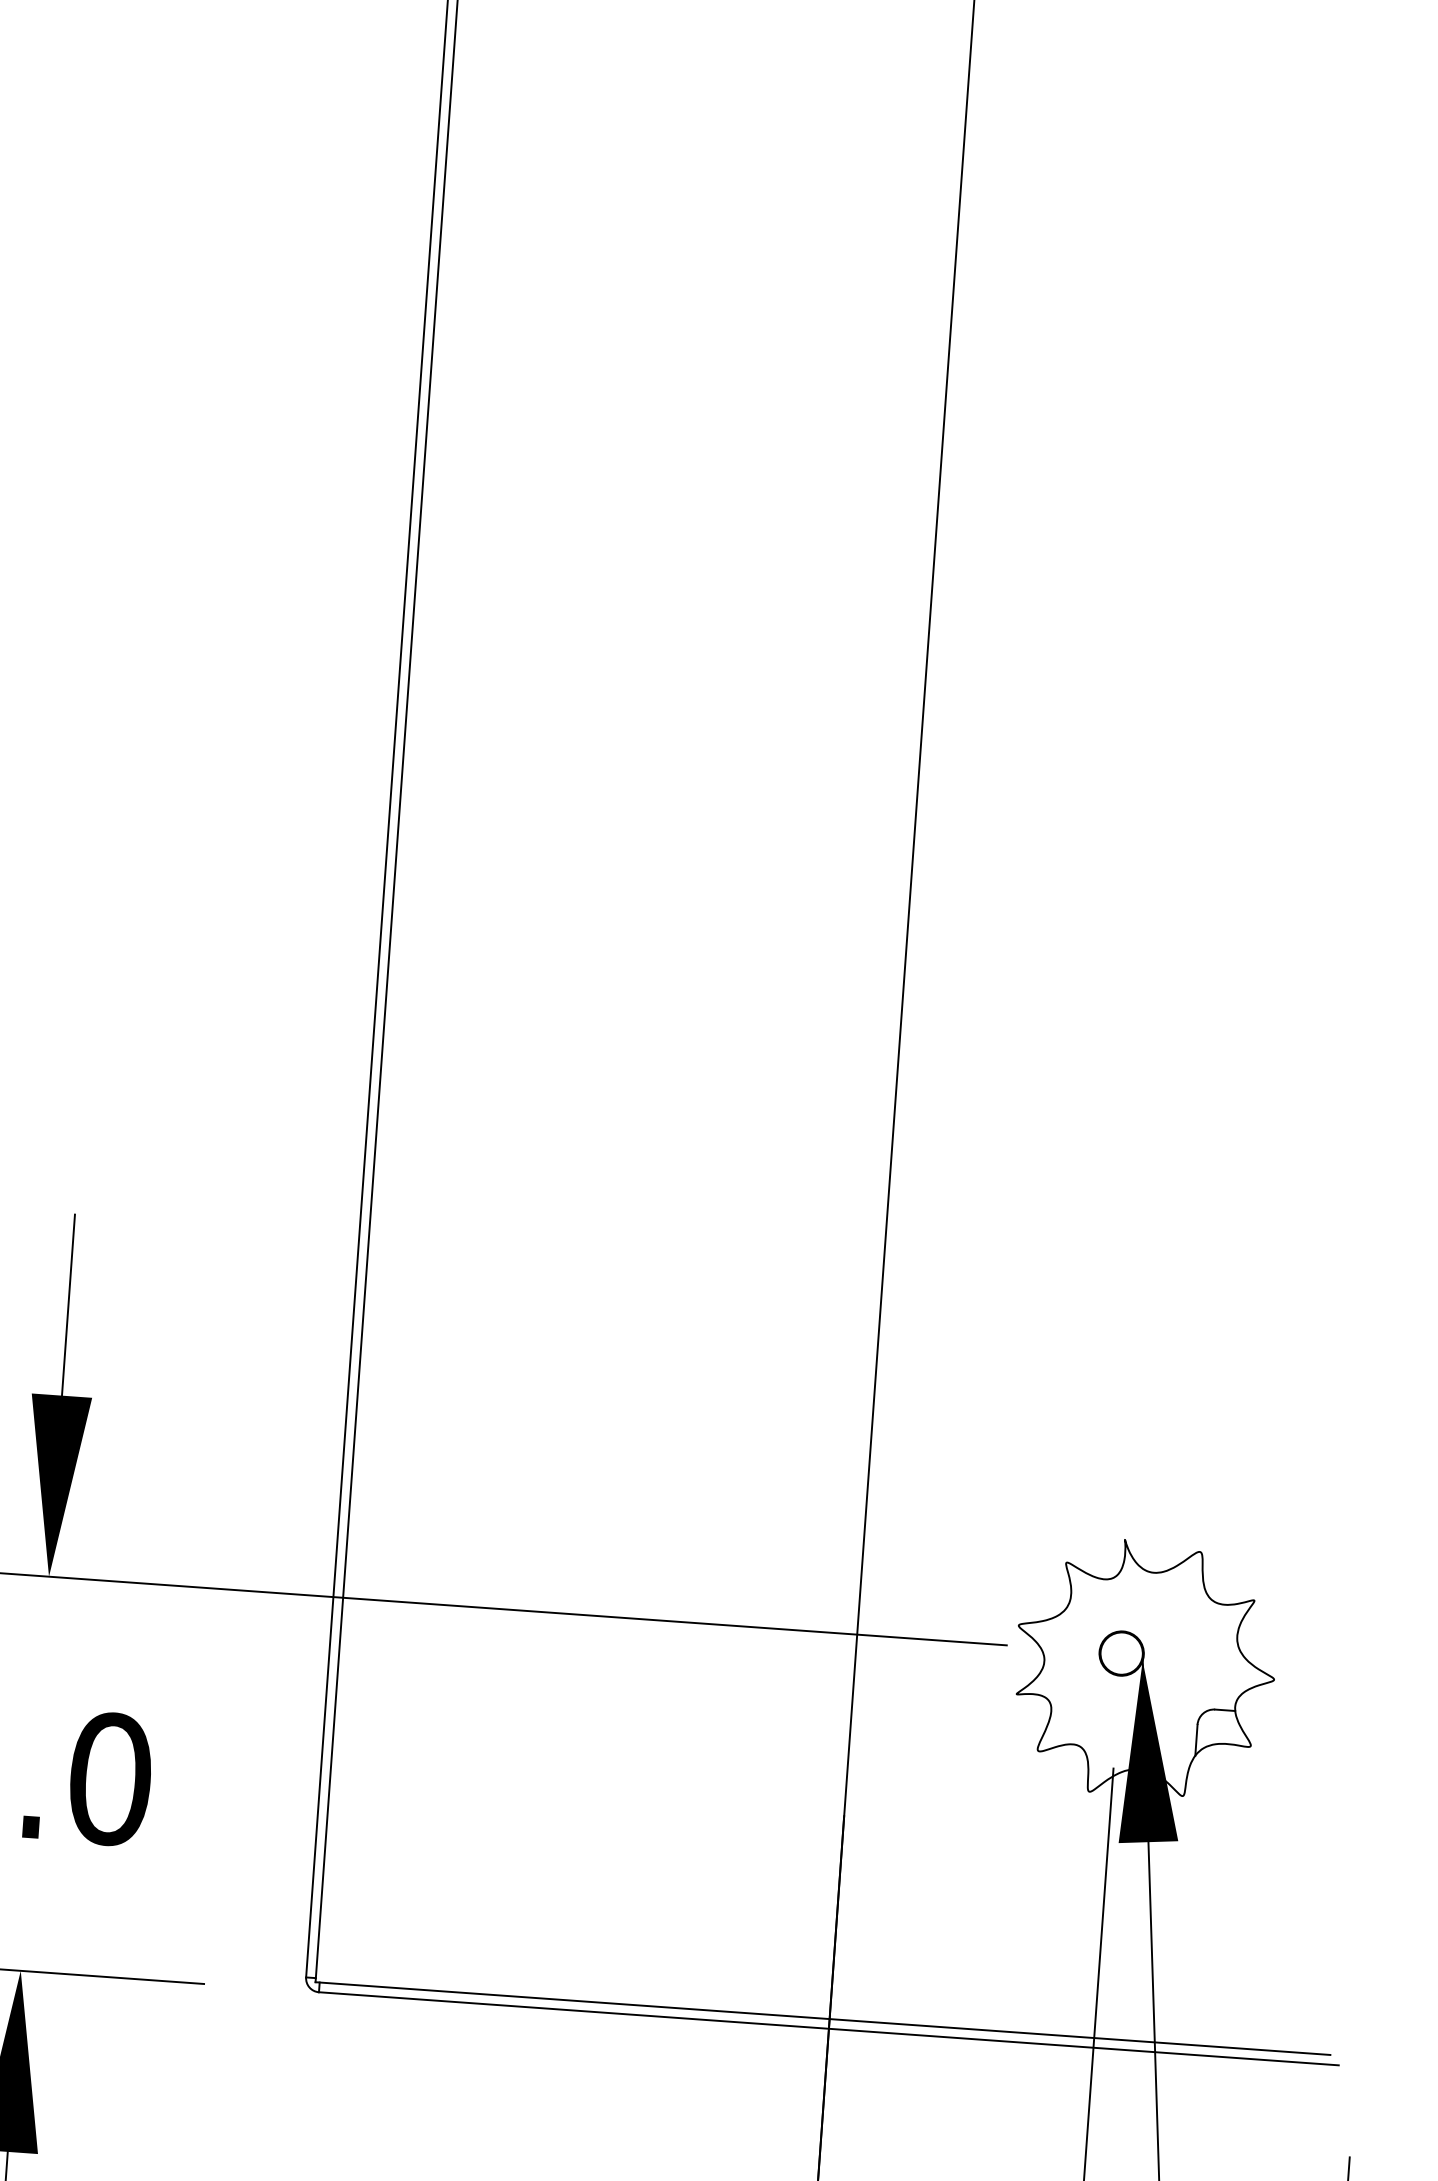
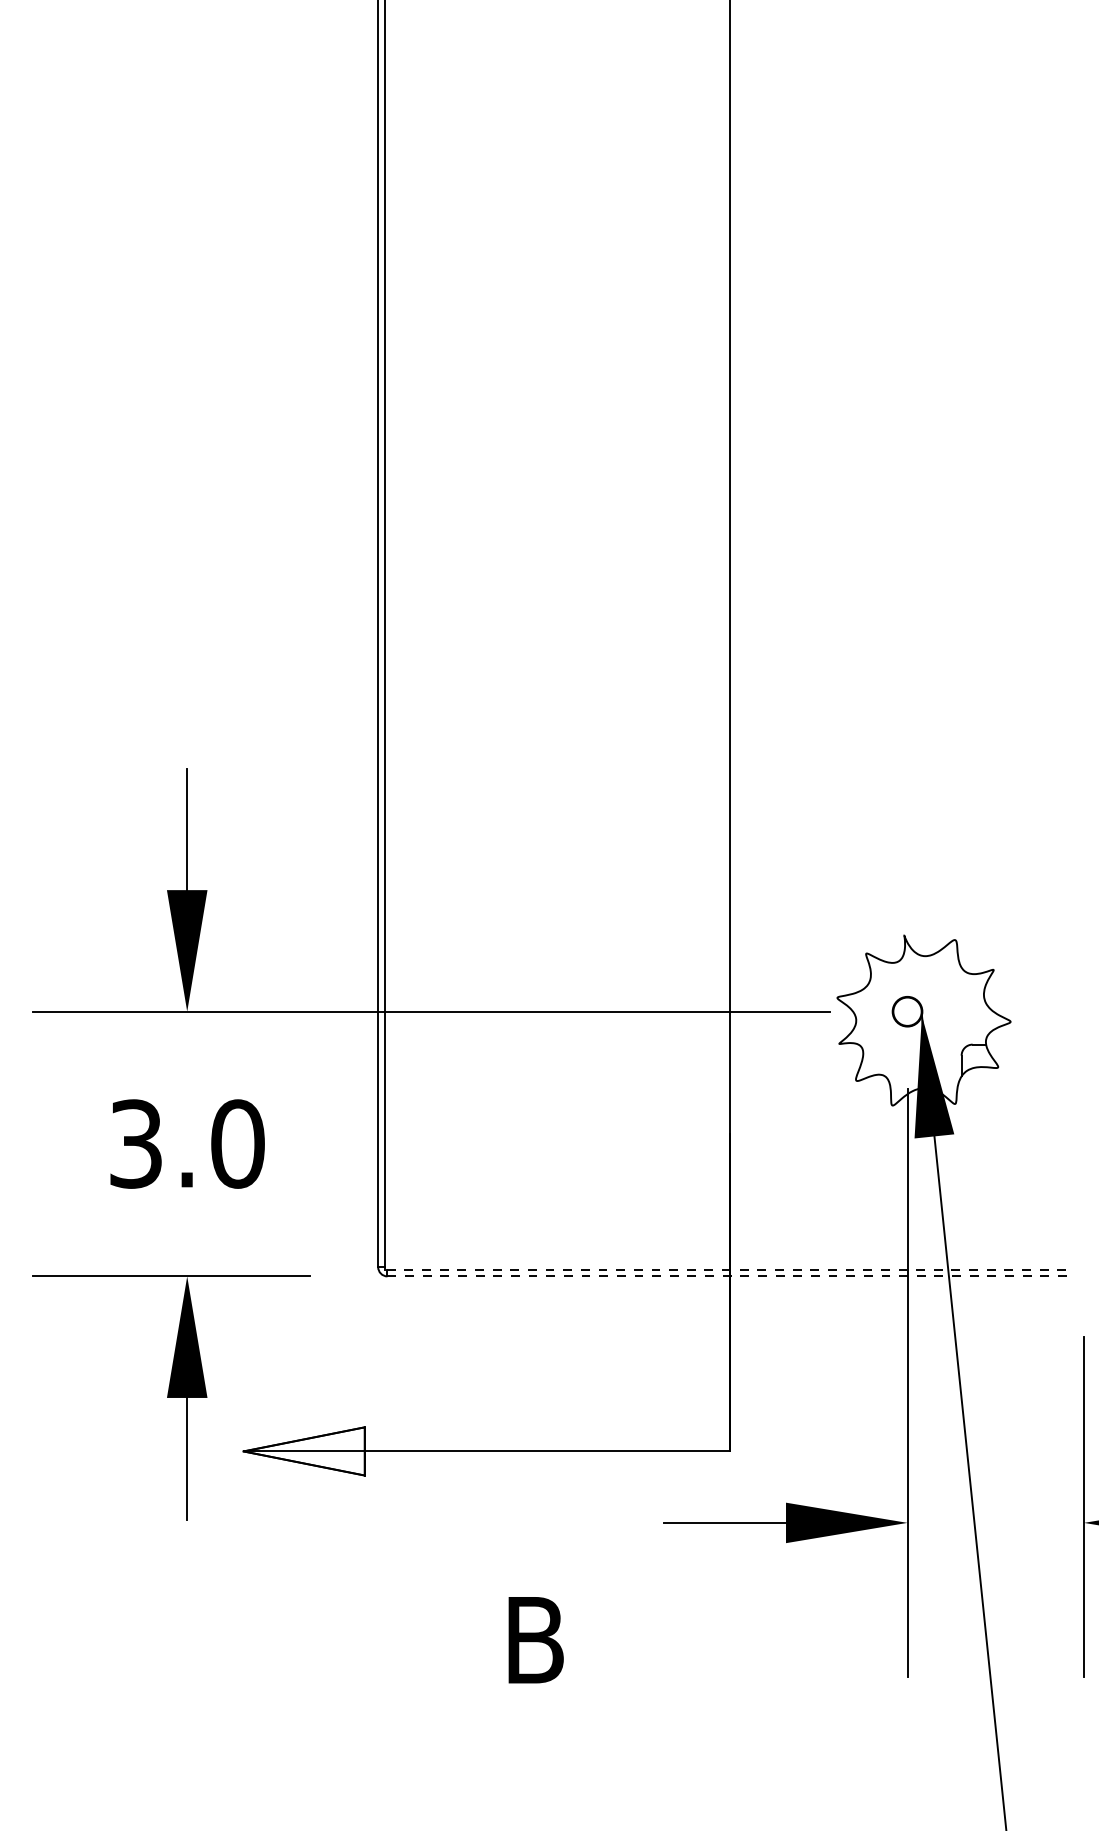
line: (823, 2018) -> (725, 1269), solid -> dashed
line: (829, 2029) -> (730, 1276), solid -> dashed

